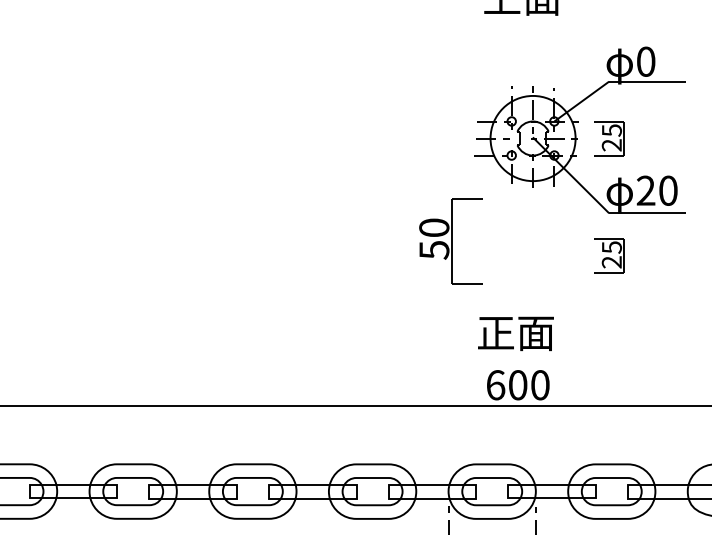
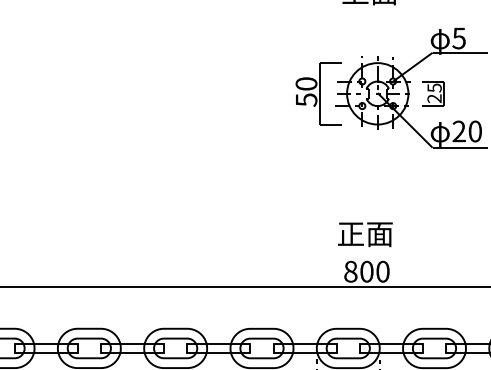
text: (645, 61) -> (458, 38), 0 -> 5
part: (450, 241) -> (318, 93), moved
part: (609, 255) -> (432, 178), removed
text: (495, 385) -> (350, 271), 600 -> 800

